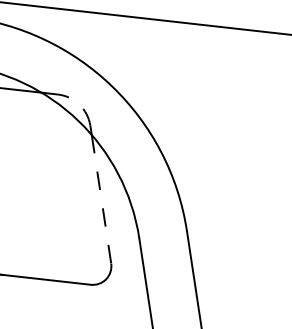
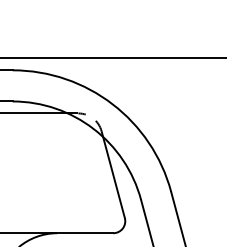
line: (102, 200) -> (114, 178), dashed -> solid

